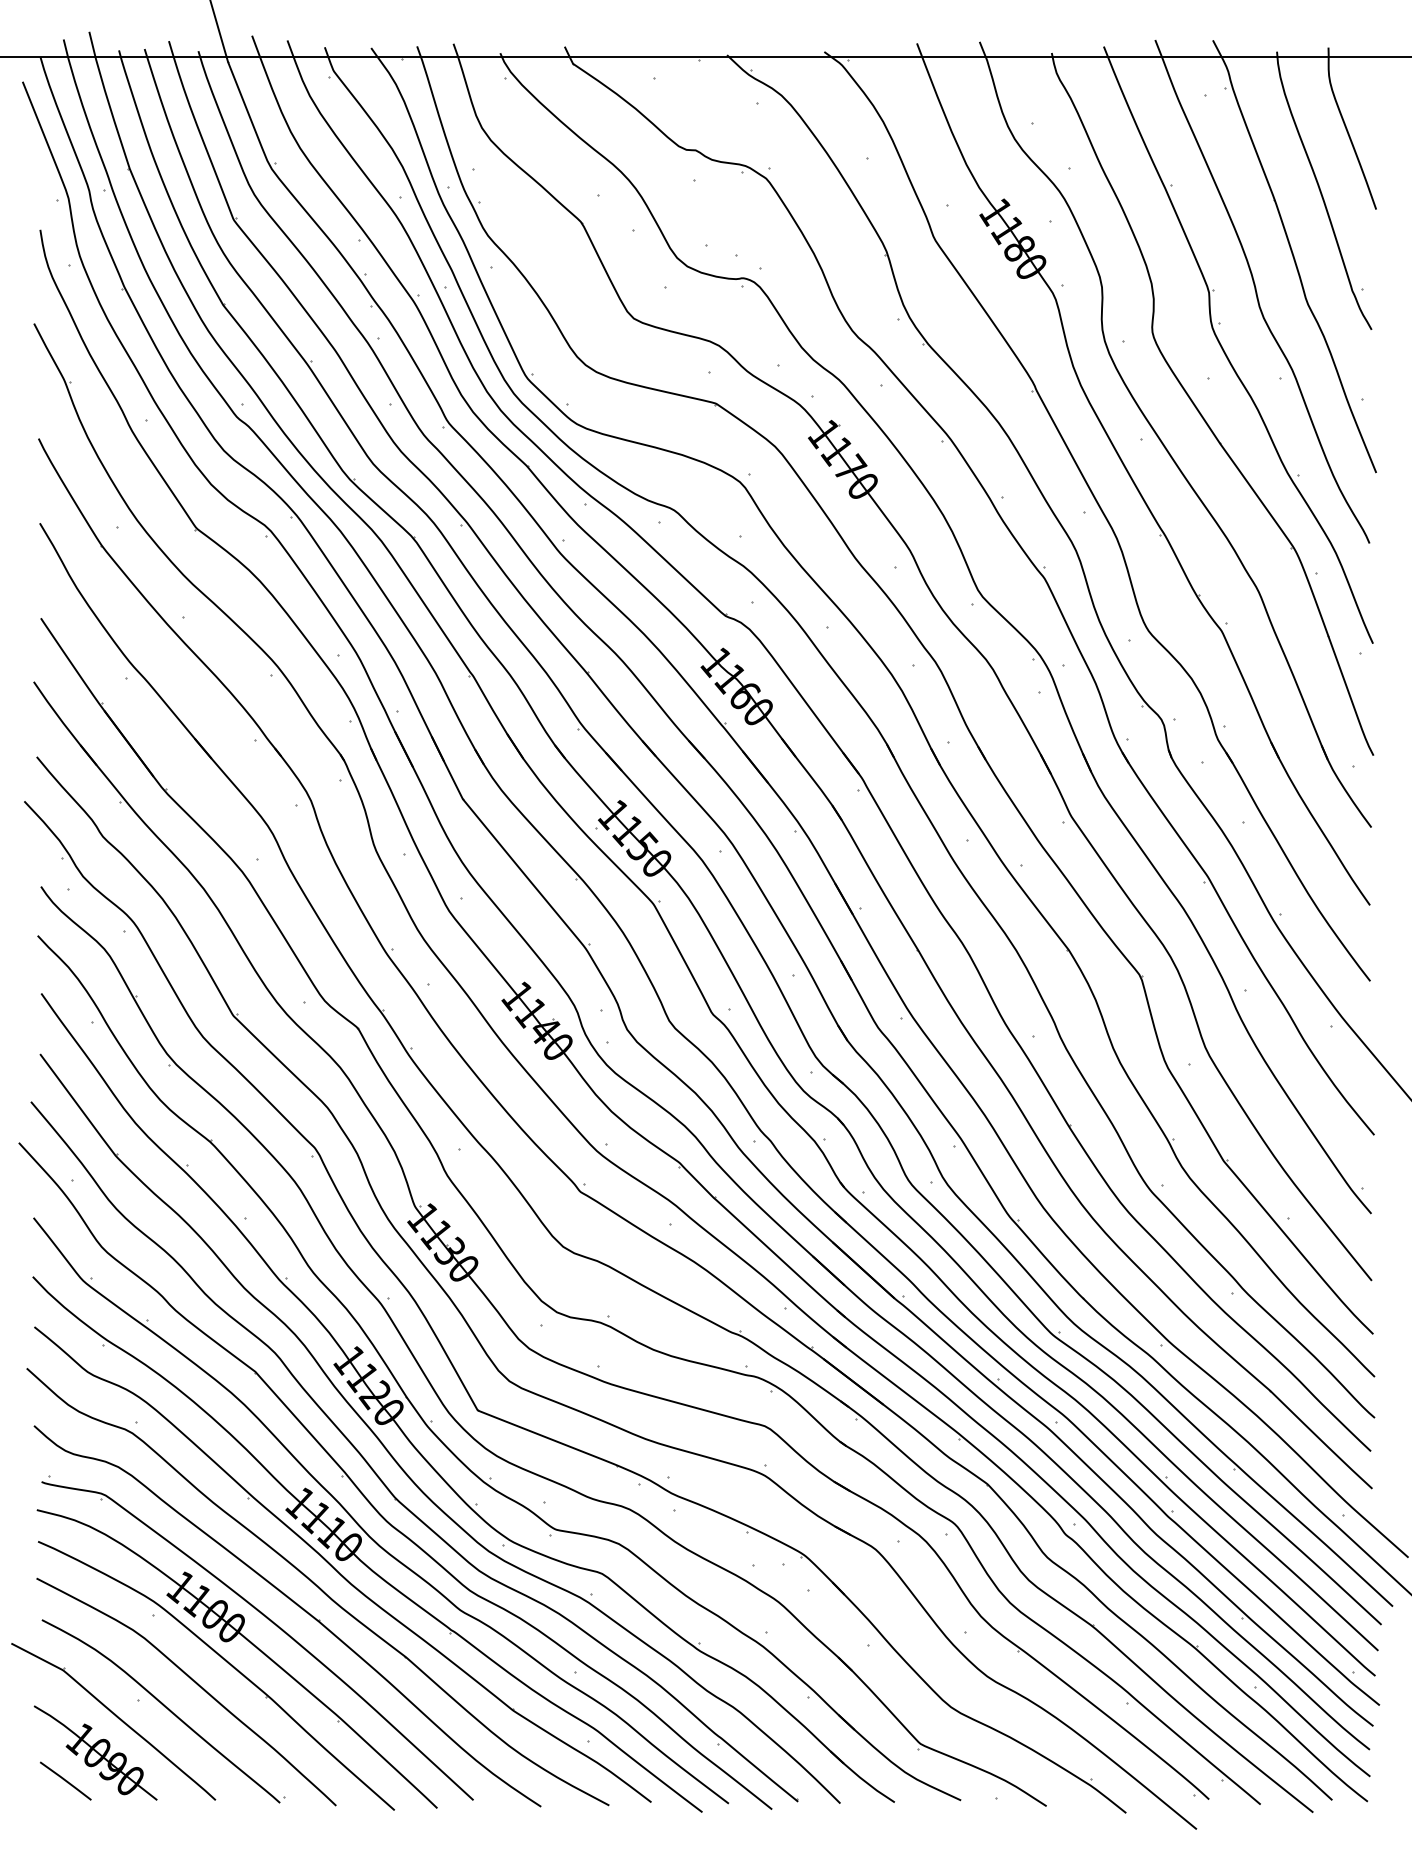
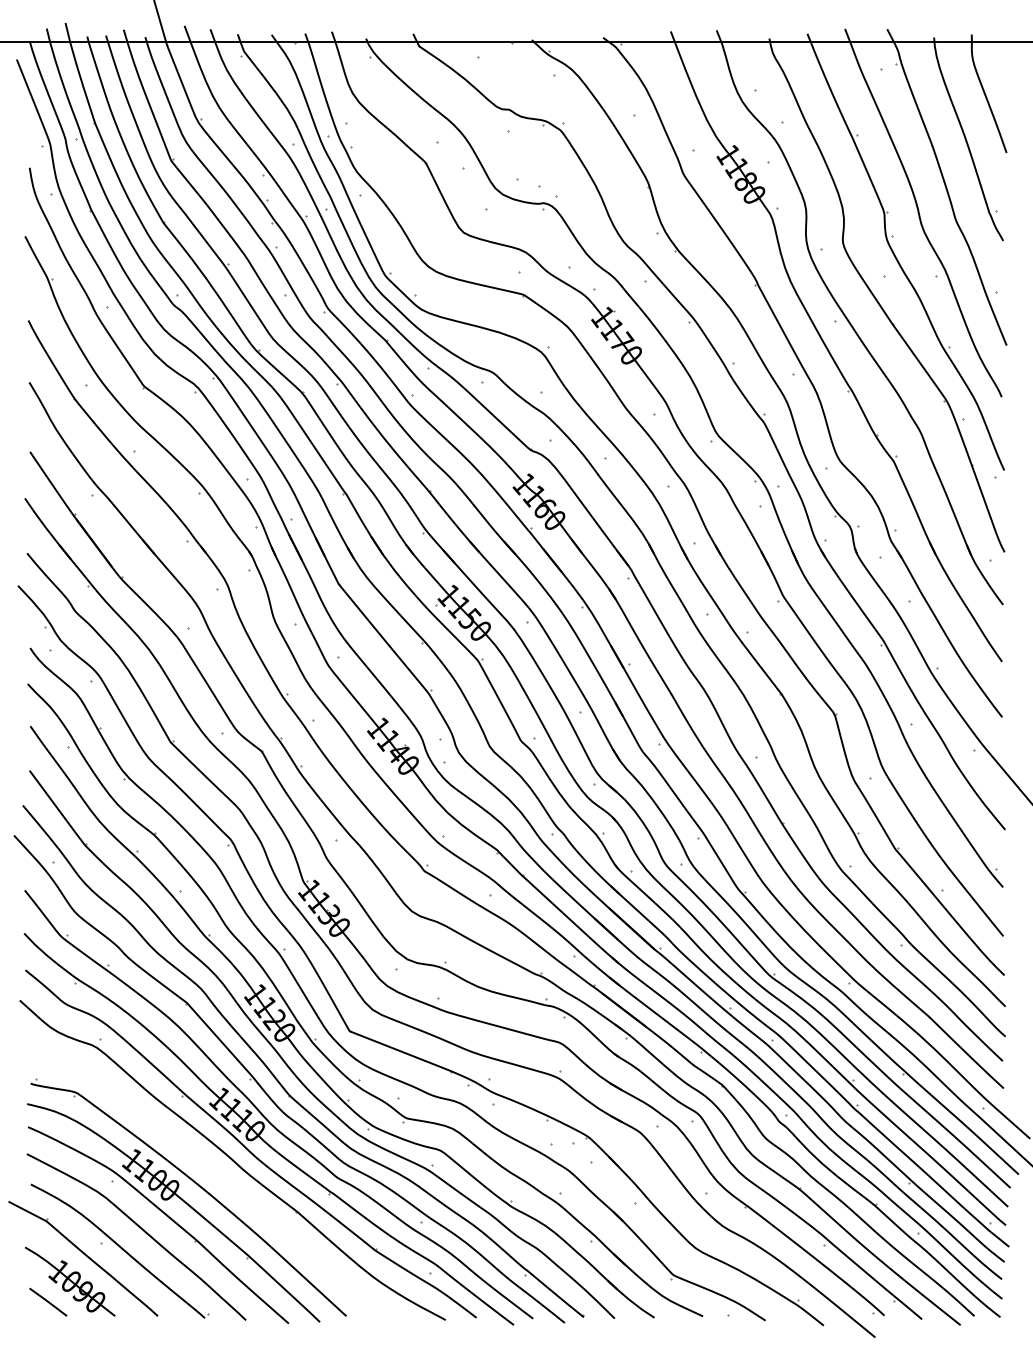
part: (296, 1605) -> (217, 1173), removed

